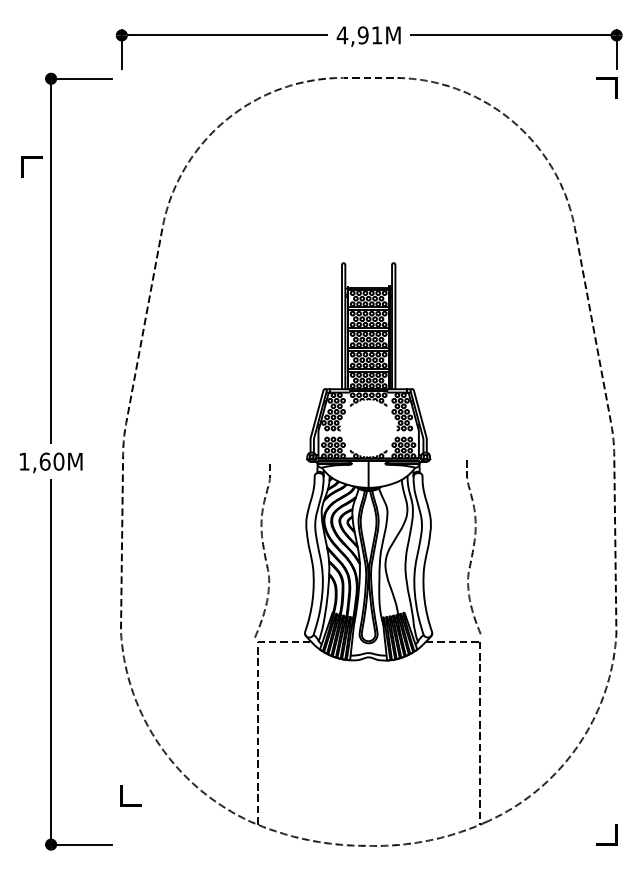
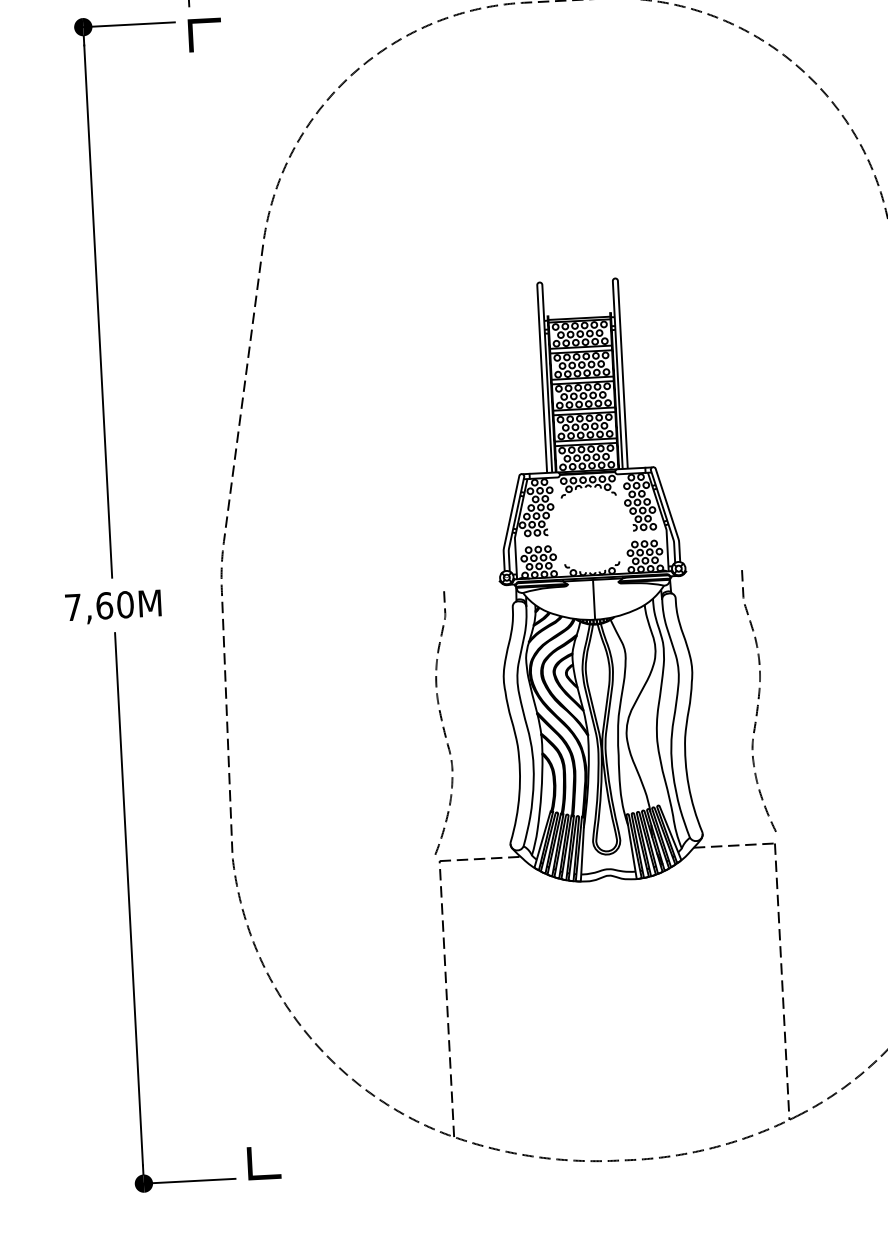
part: (31, 158) -> (203, 21), moved
text: (24, 461) -> (73, 607), 1,60M -> 7,60M
part: (122, 795) -> (250, 1162), moved

